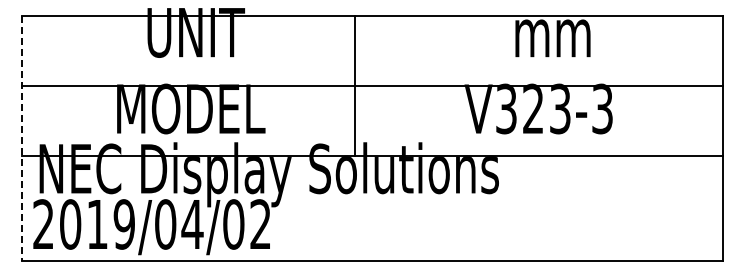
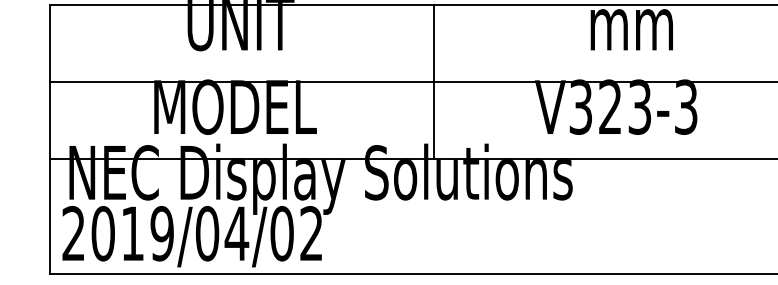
line: (354, 85) -> (434, 81), moved
line: (22, 138) -> (50, 139), dashed -> solid

